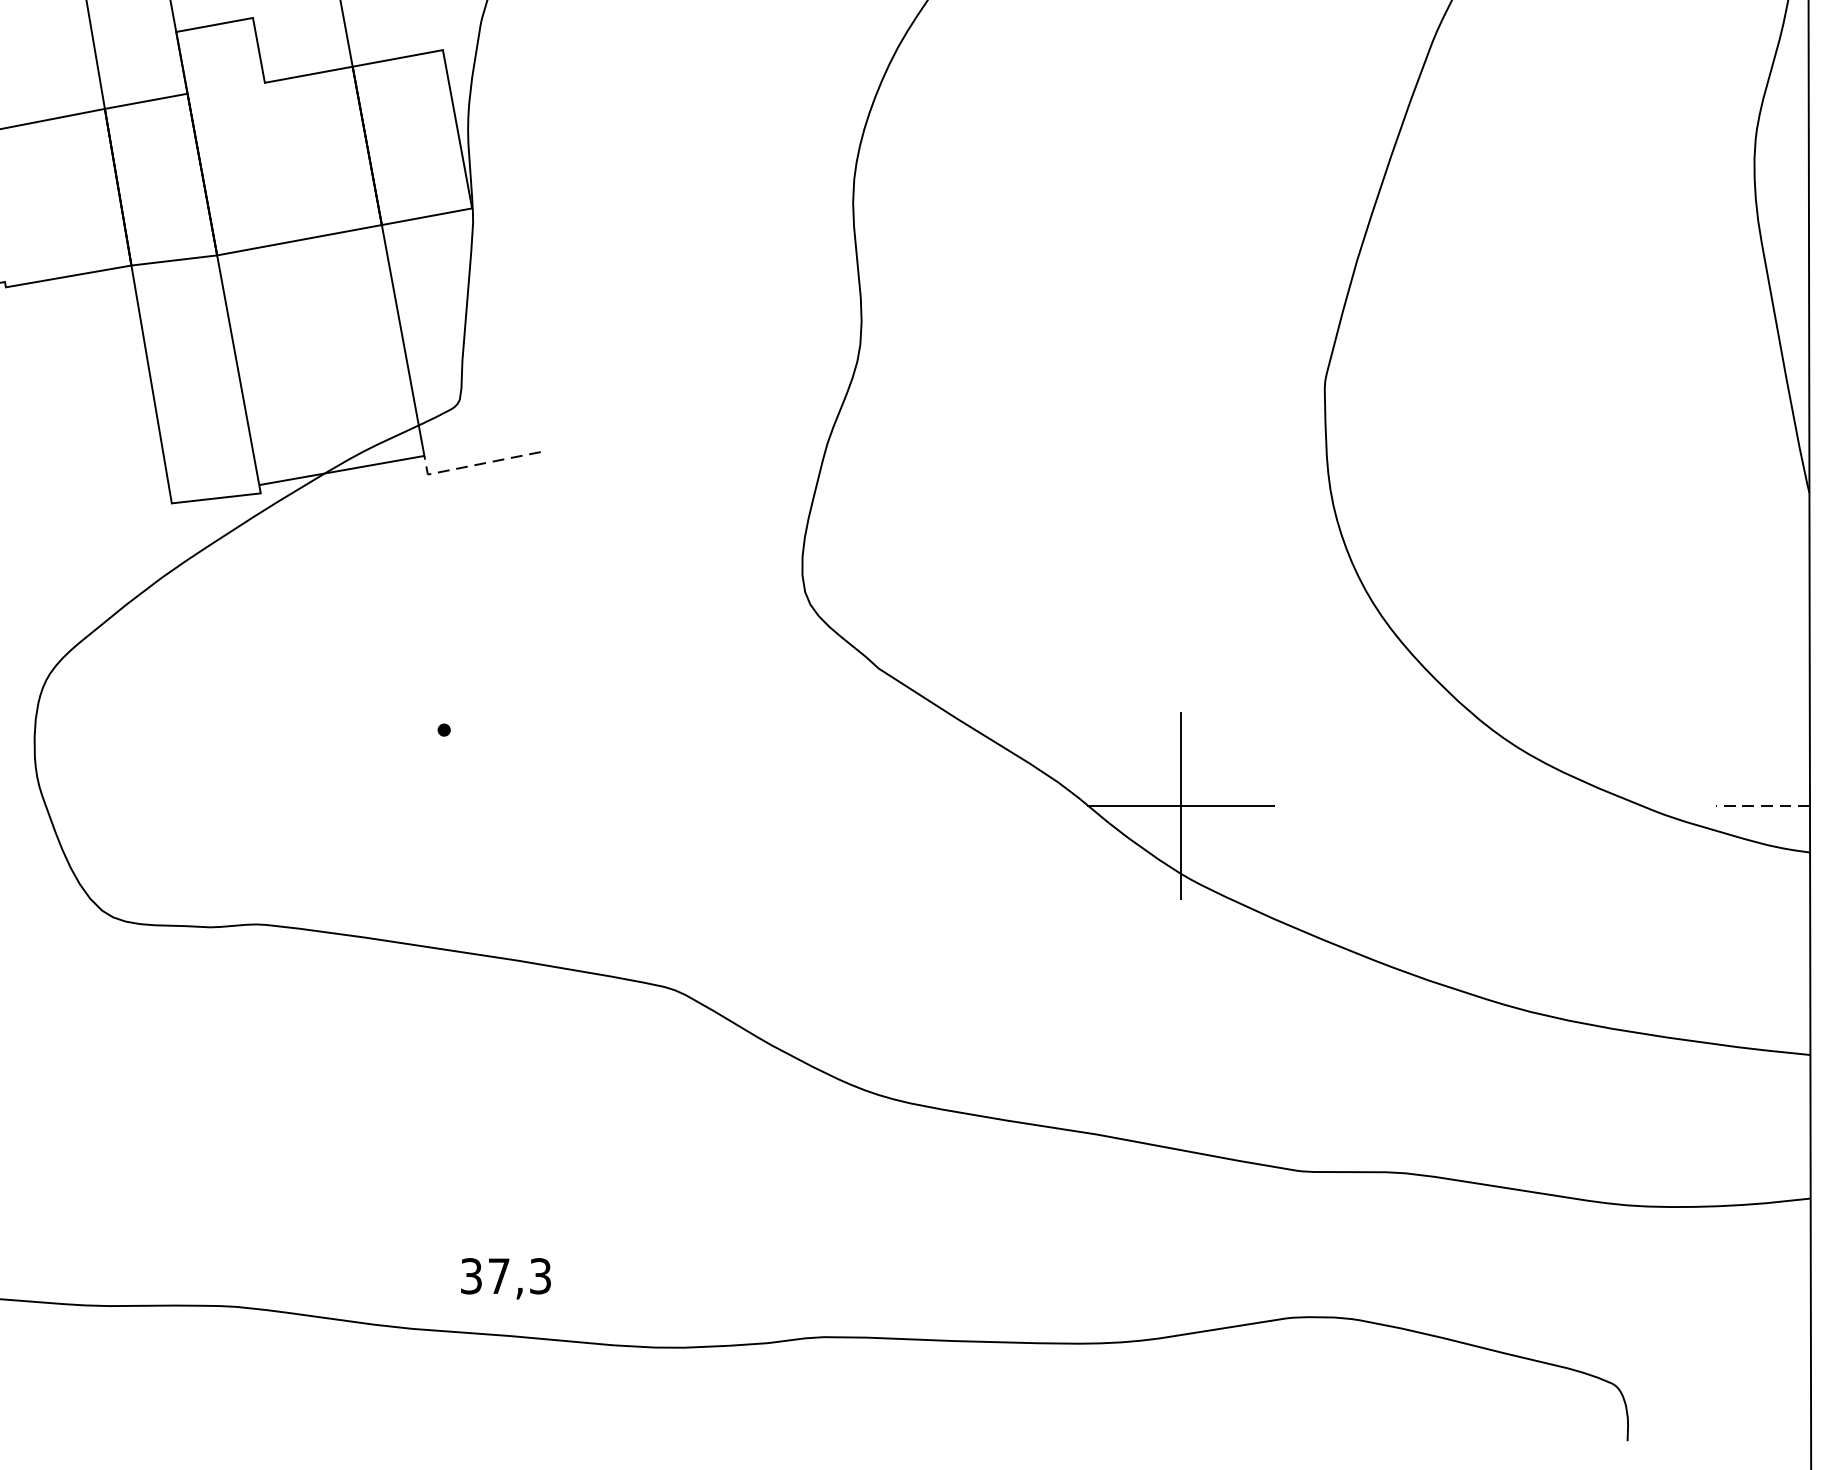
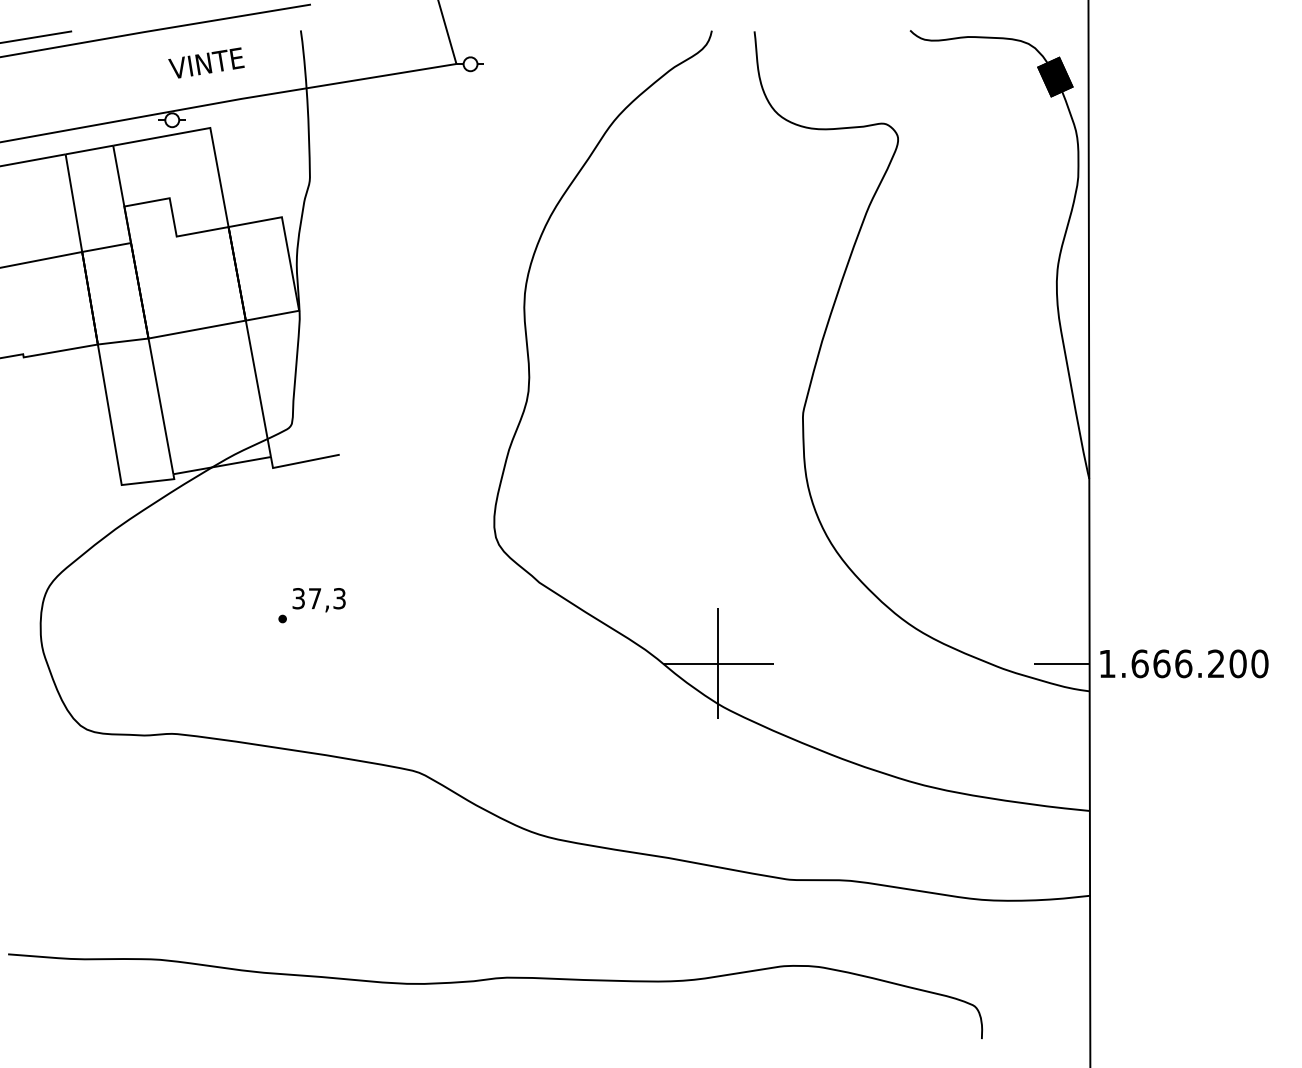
line: (474, 465) -> (300, 462), dashed -> solid
line: (1762, 805) -> (1061, 663), dashed -> solid
text: (504, 1279) -> (318, 600), moved

